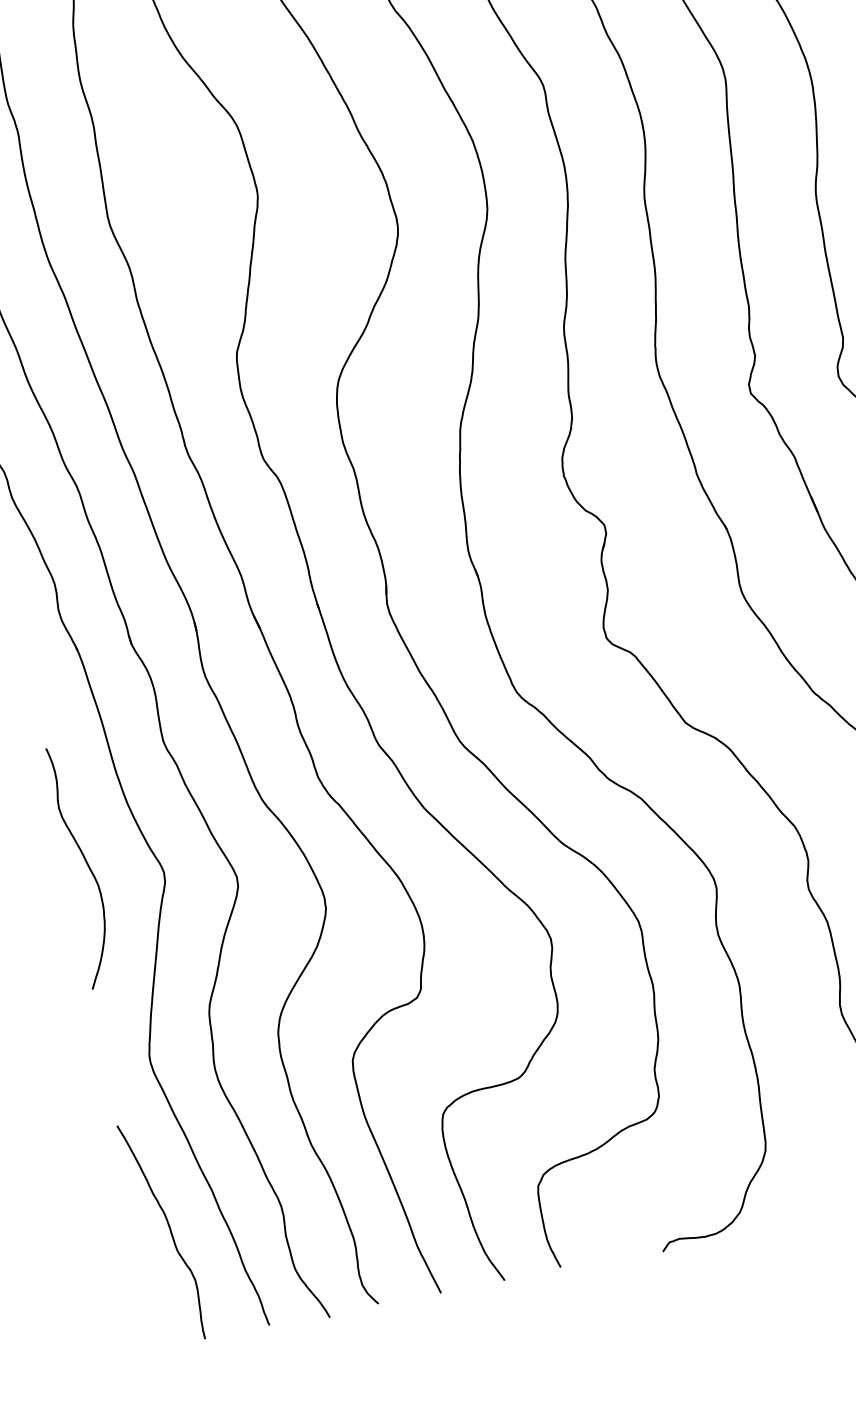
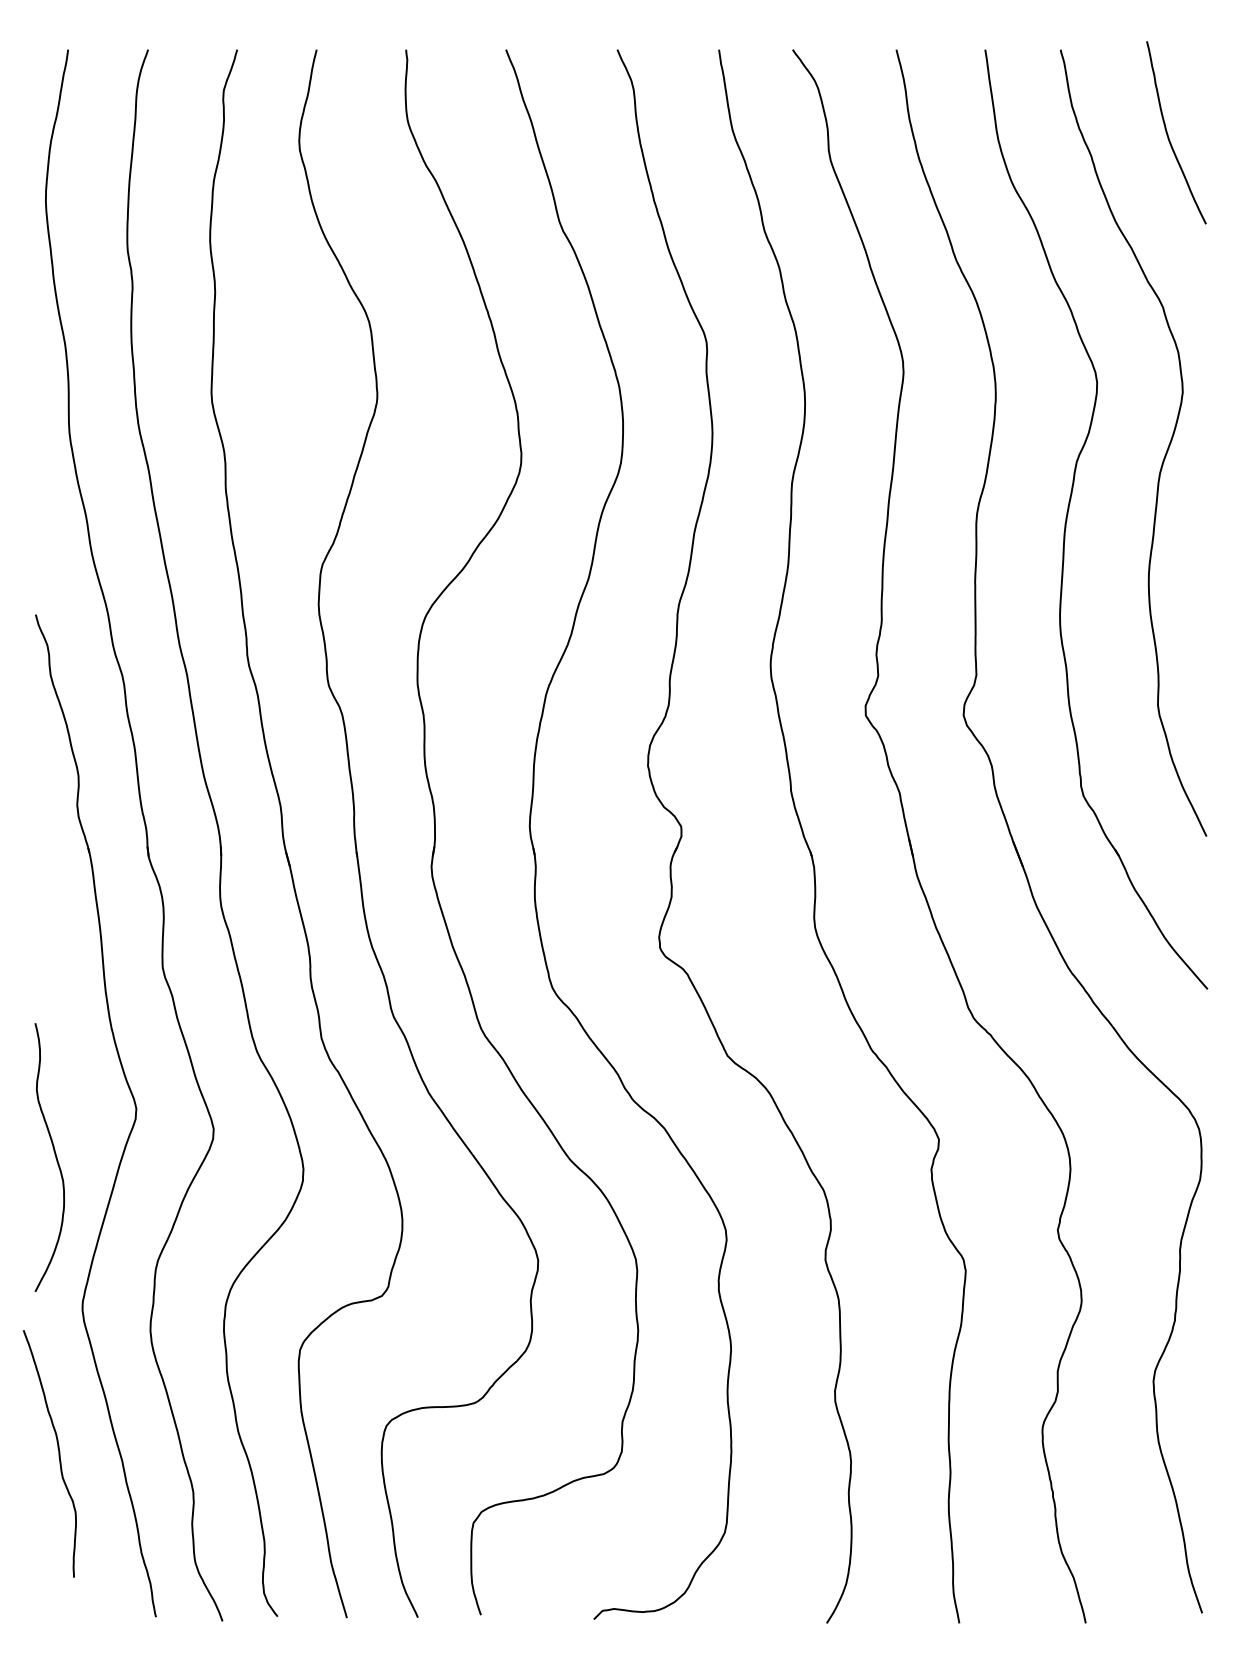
curve: (85, 863) -> (54, 1154), moved
curve: (169, 1230) -> (58, 1453), moved

